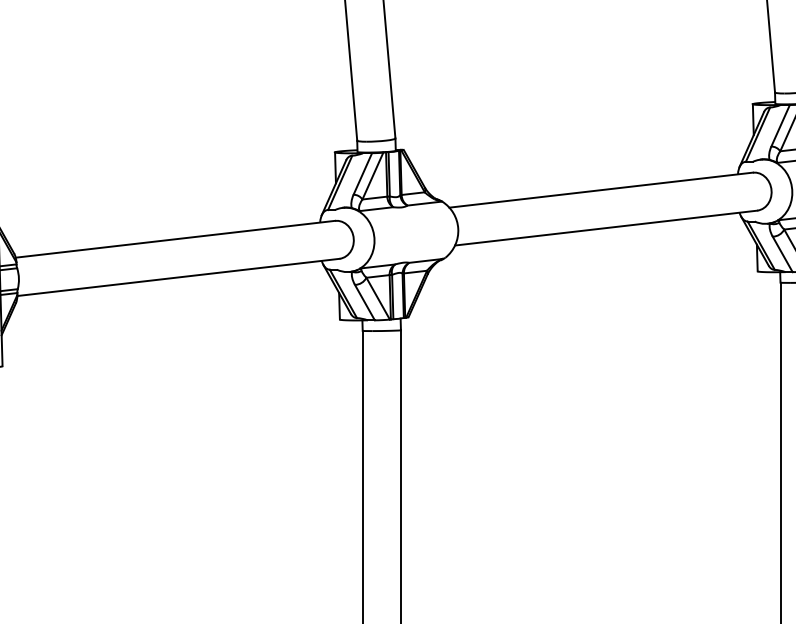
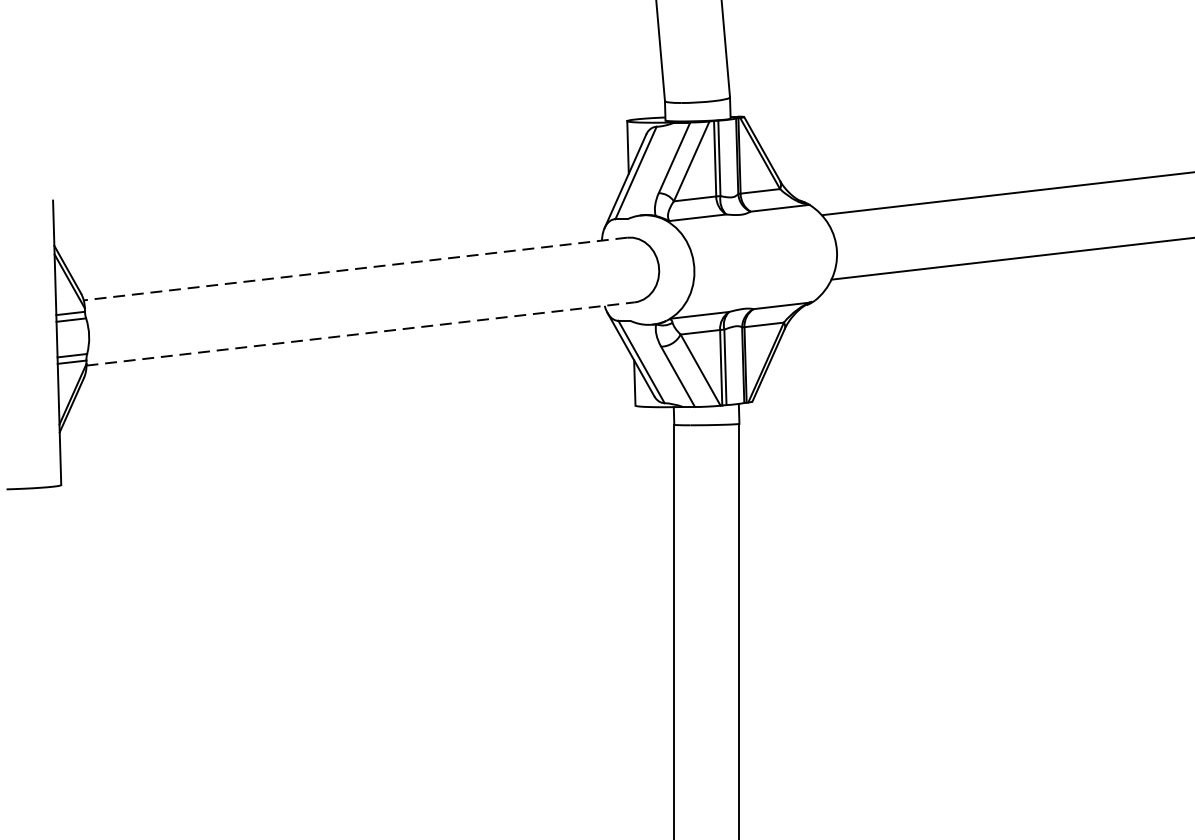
line: (175, 239) -> (355, 269), solid -> dashed
line: (178, 277) -> (360, 334), solid -> dashed

